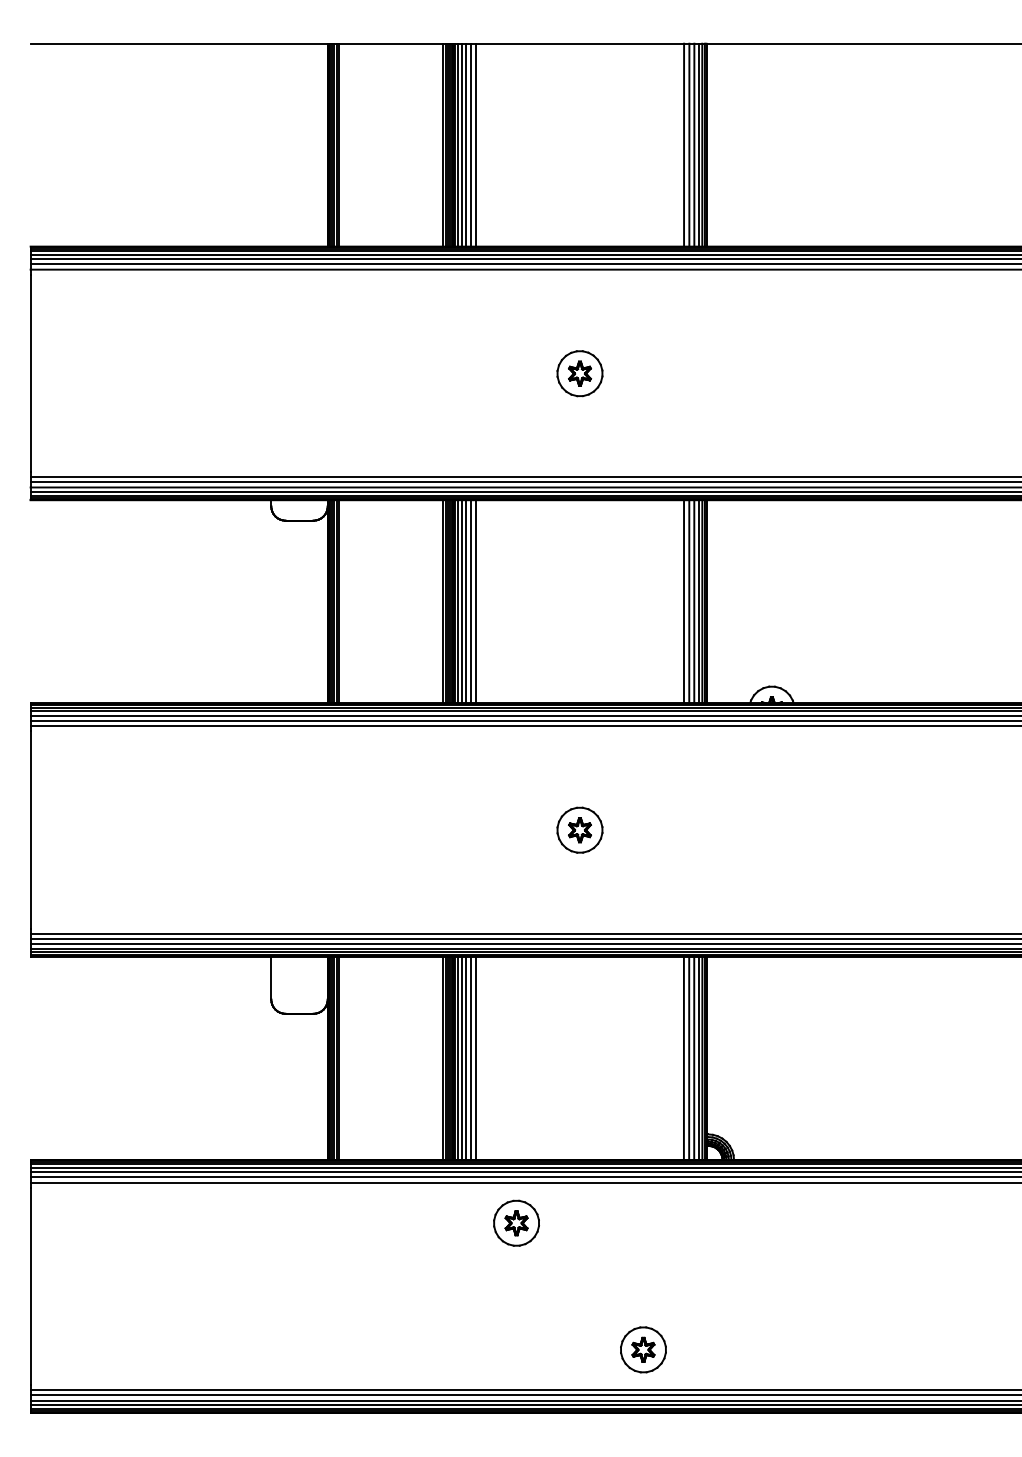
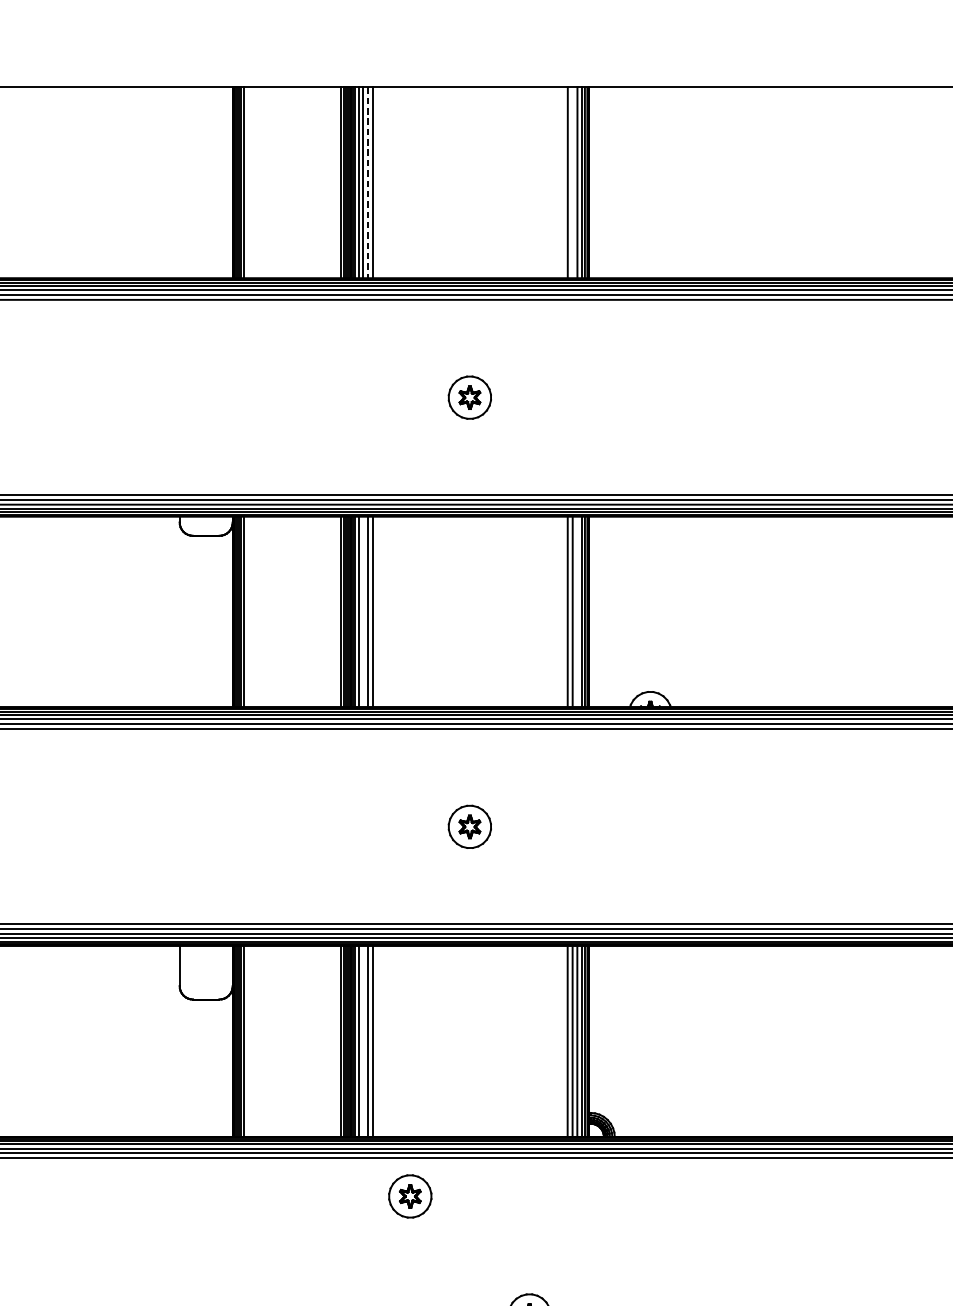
line: (689, 144) -> (572, 182), removed
line: (471, 145) -> (367, 183), solid -> dashed
line: (466, 601) -> (363, 611), removed
line: (694, 601) -> (577, 611), removed
line: (466, 1057) -> (363, 1040), removed

